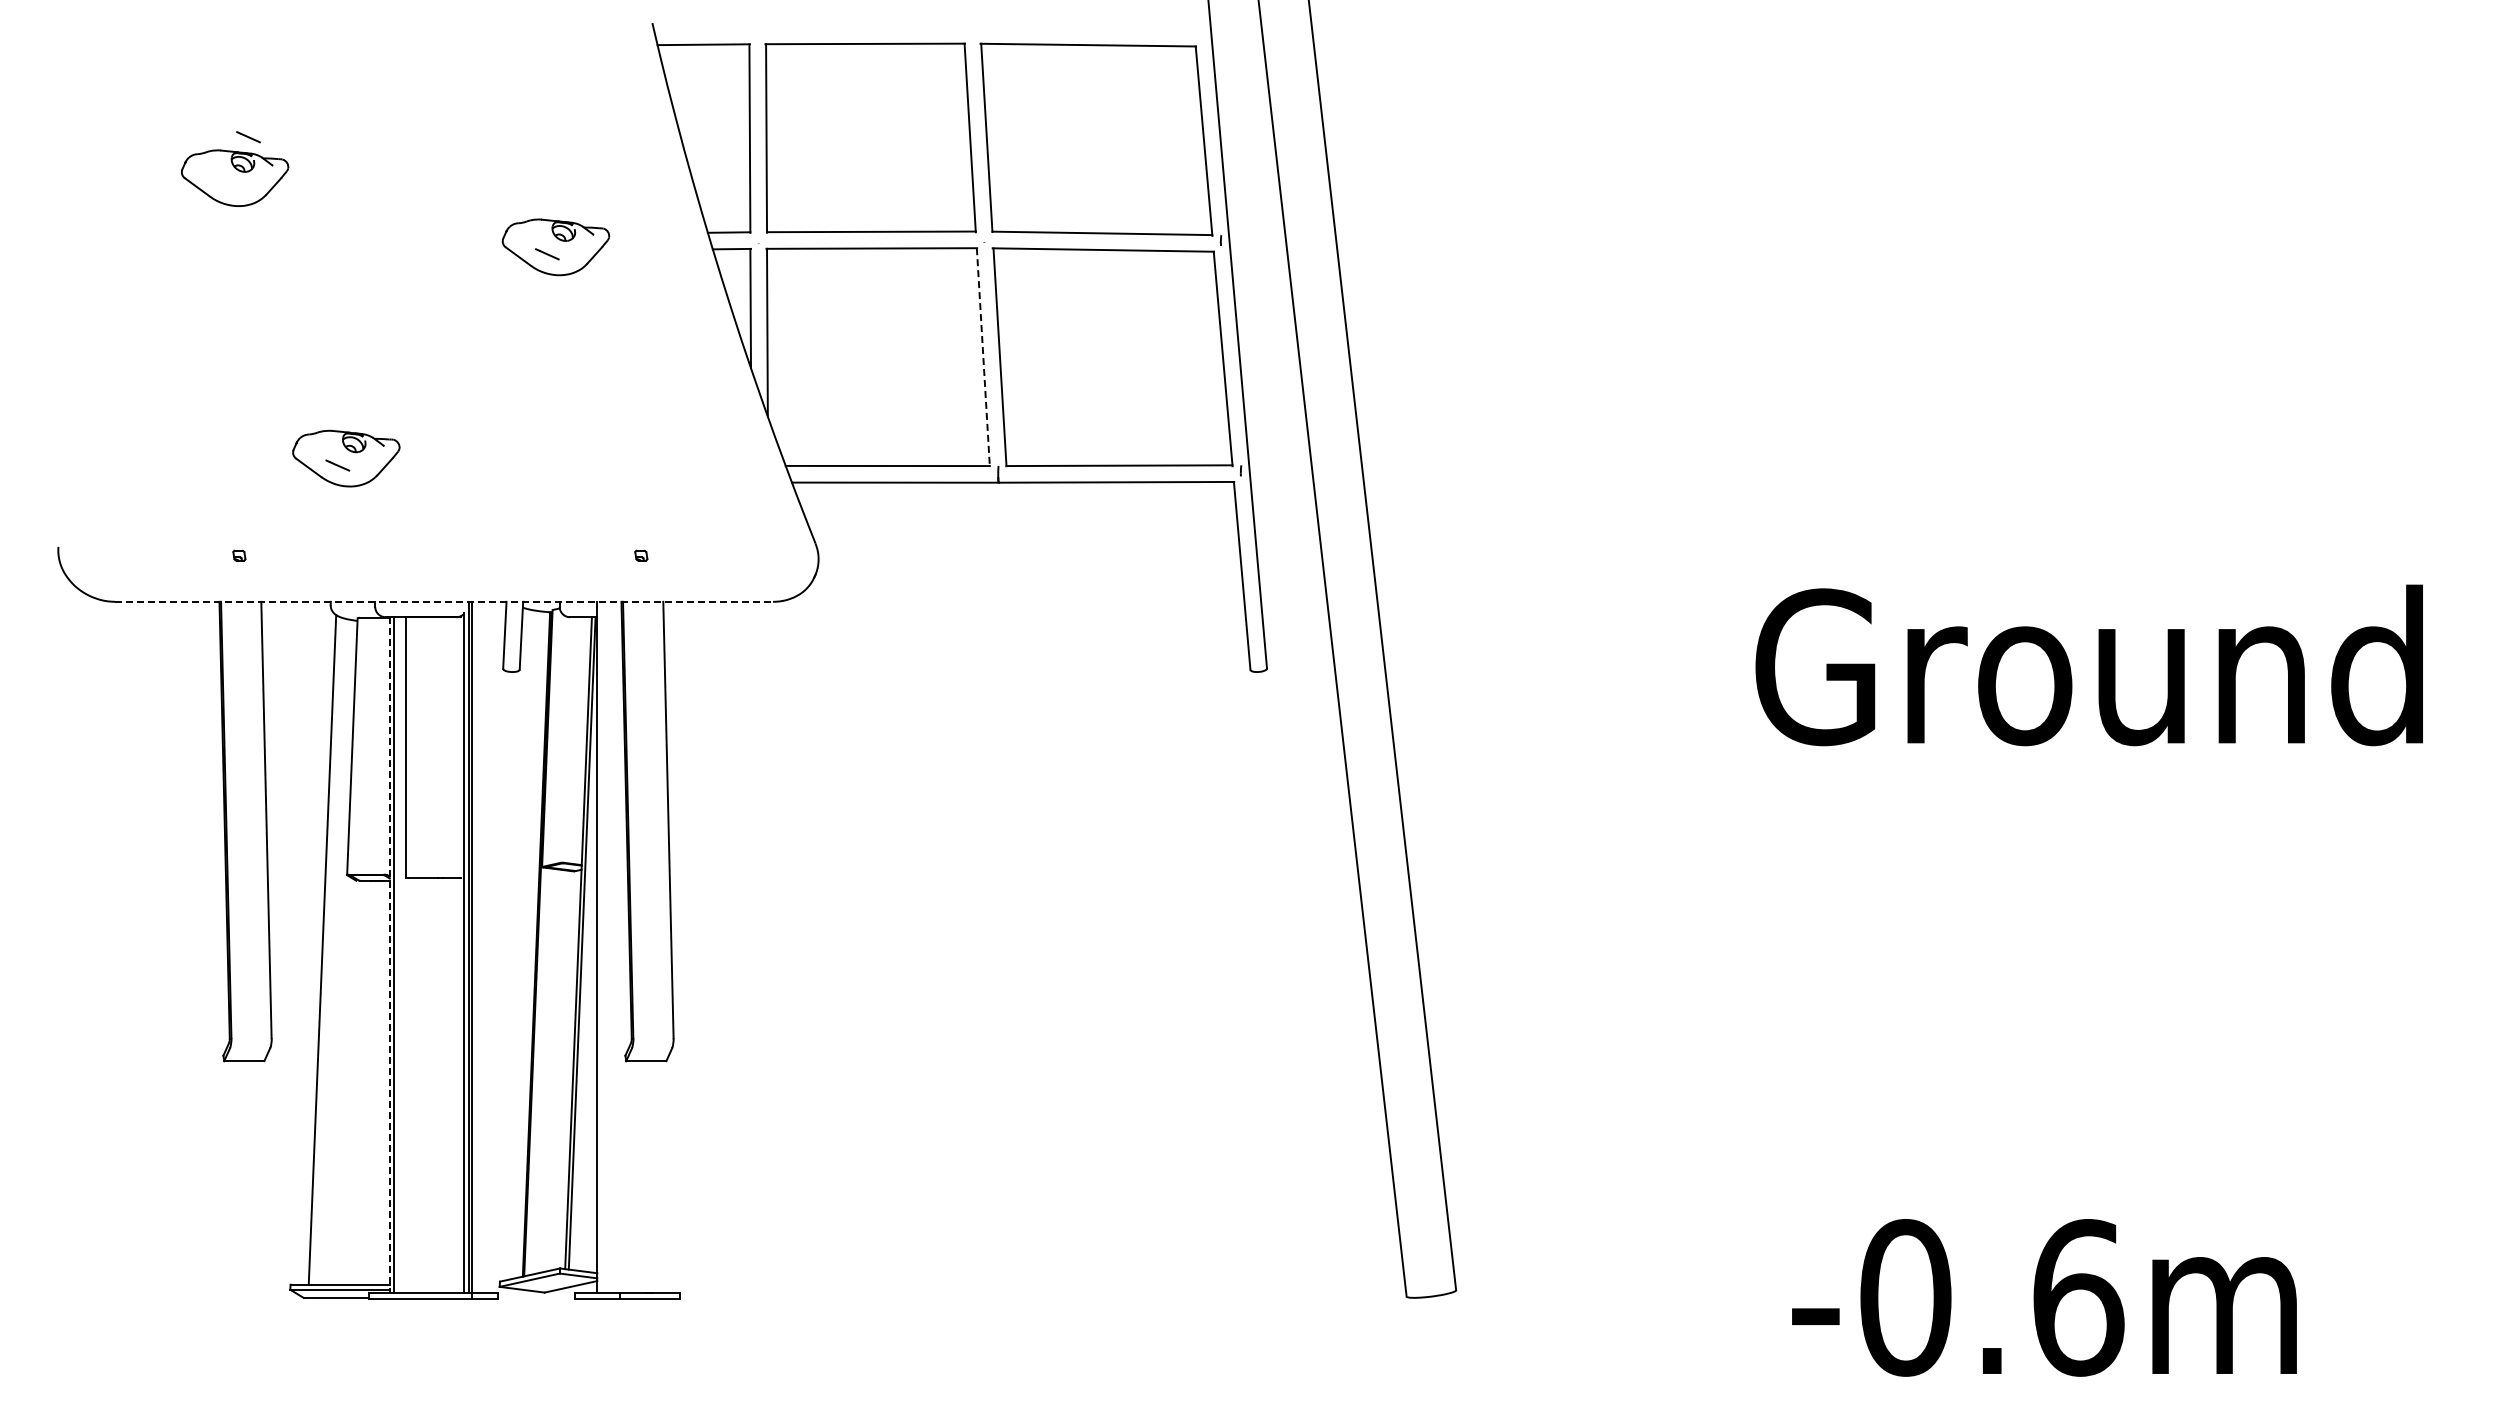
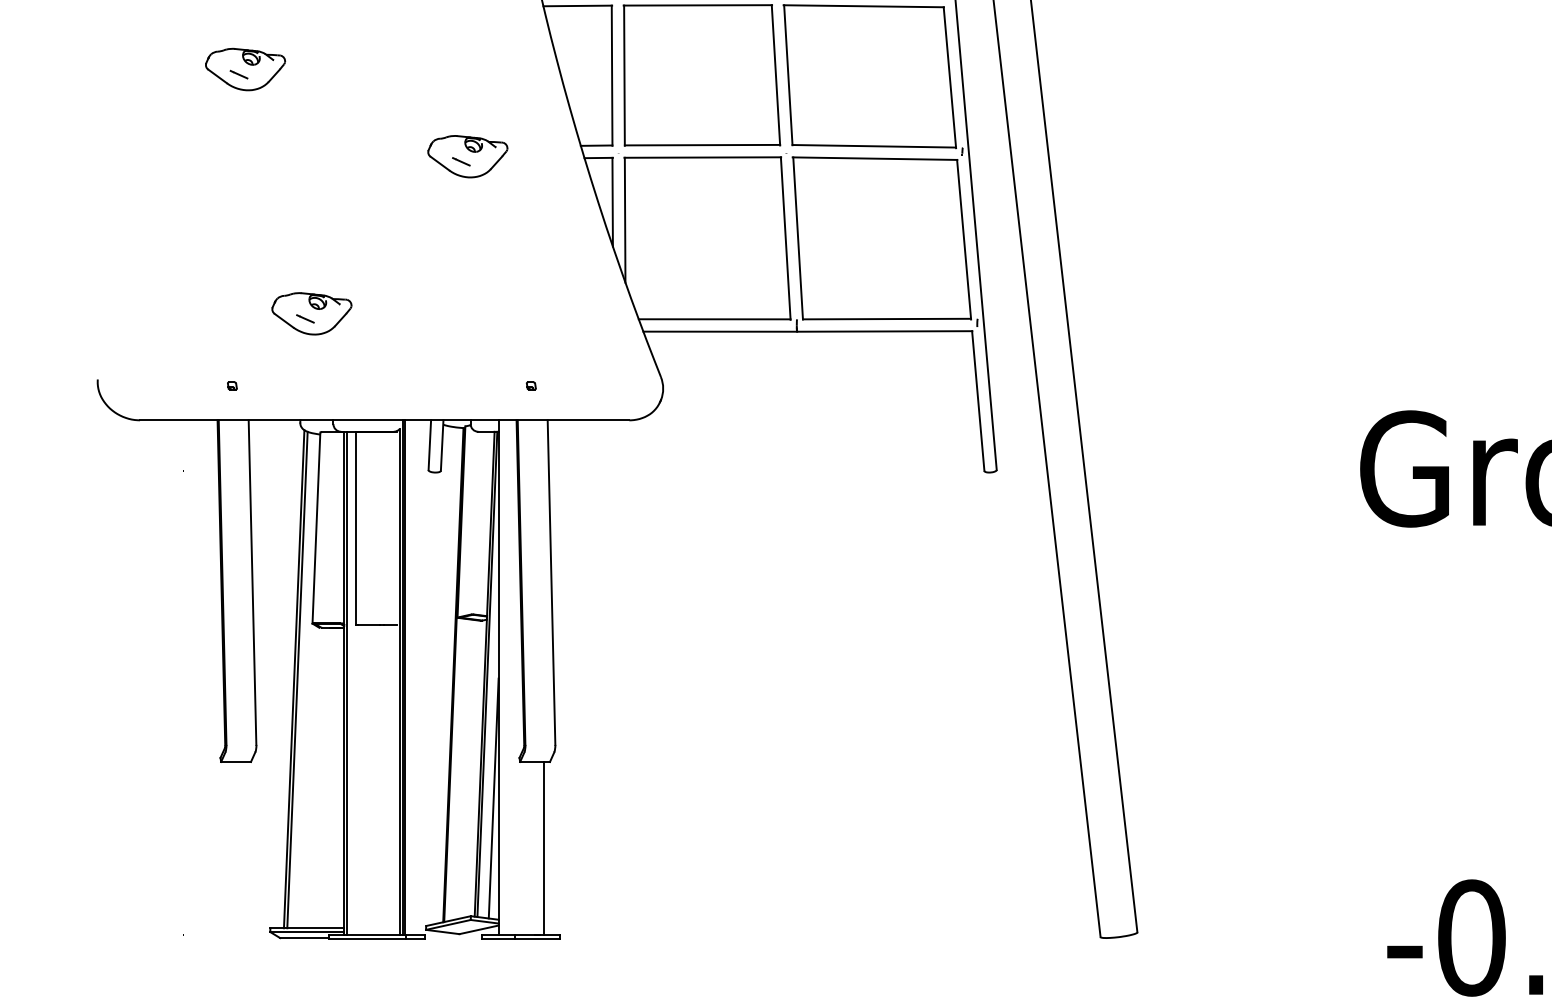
part: (235, 177) -> (245, 69), moved
line: (983, 357) -> (785, 238), dashed -> solid
line: (444, 601) -> (384, 420), dashed -> solid
line: (326, 950) -> (297, 679), added
line: (389, 955) -> (344, 683), dashed -> solid
line: (590, 1110) -> (493, 798), added
line: (658, 1177) -> (544, 848), added

